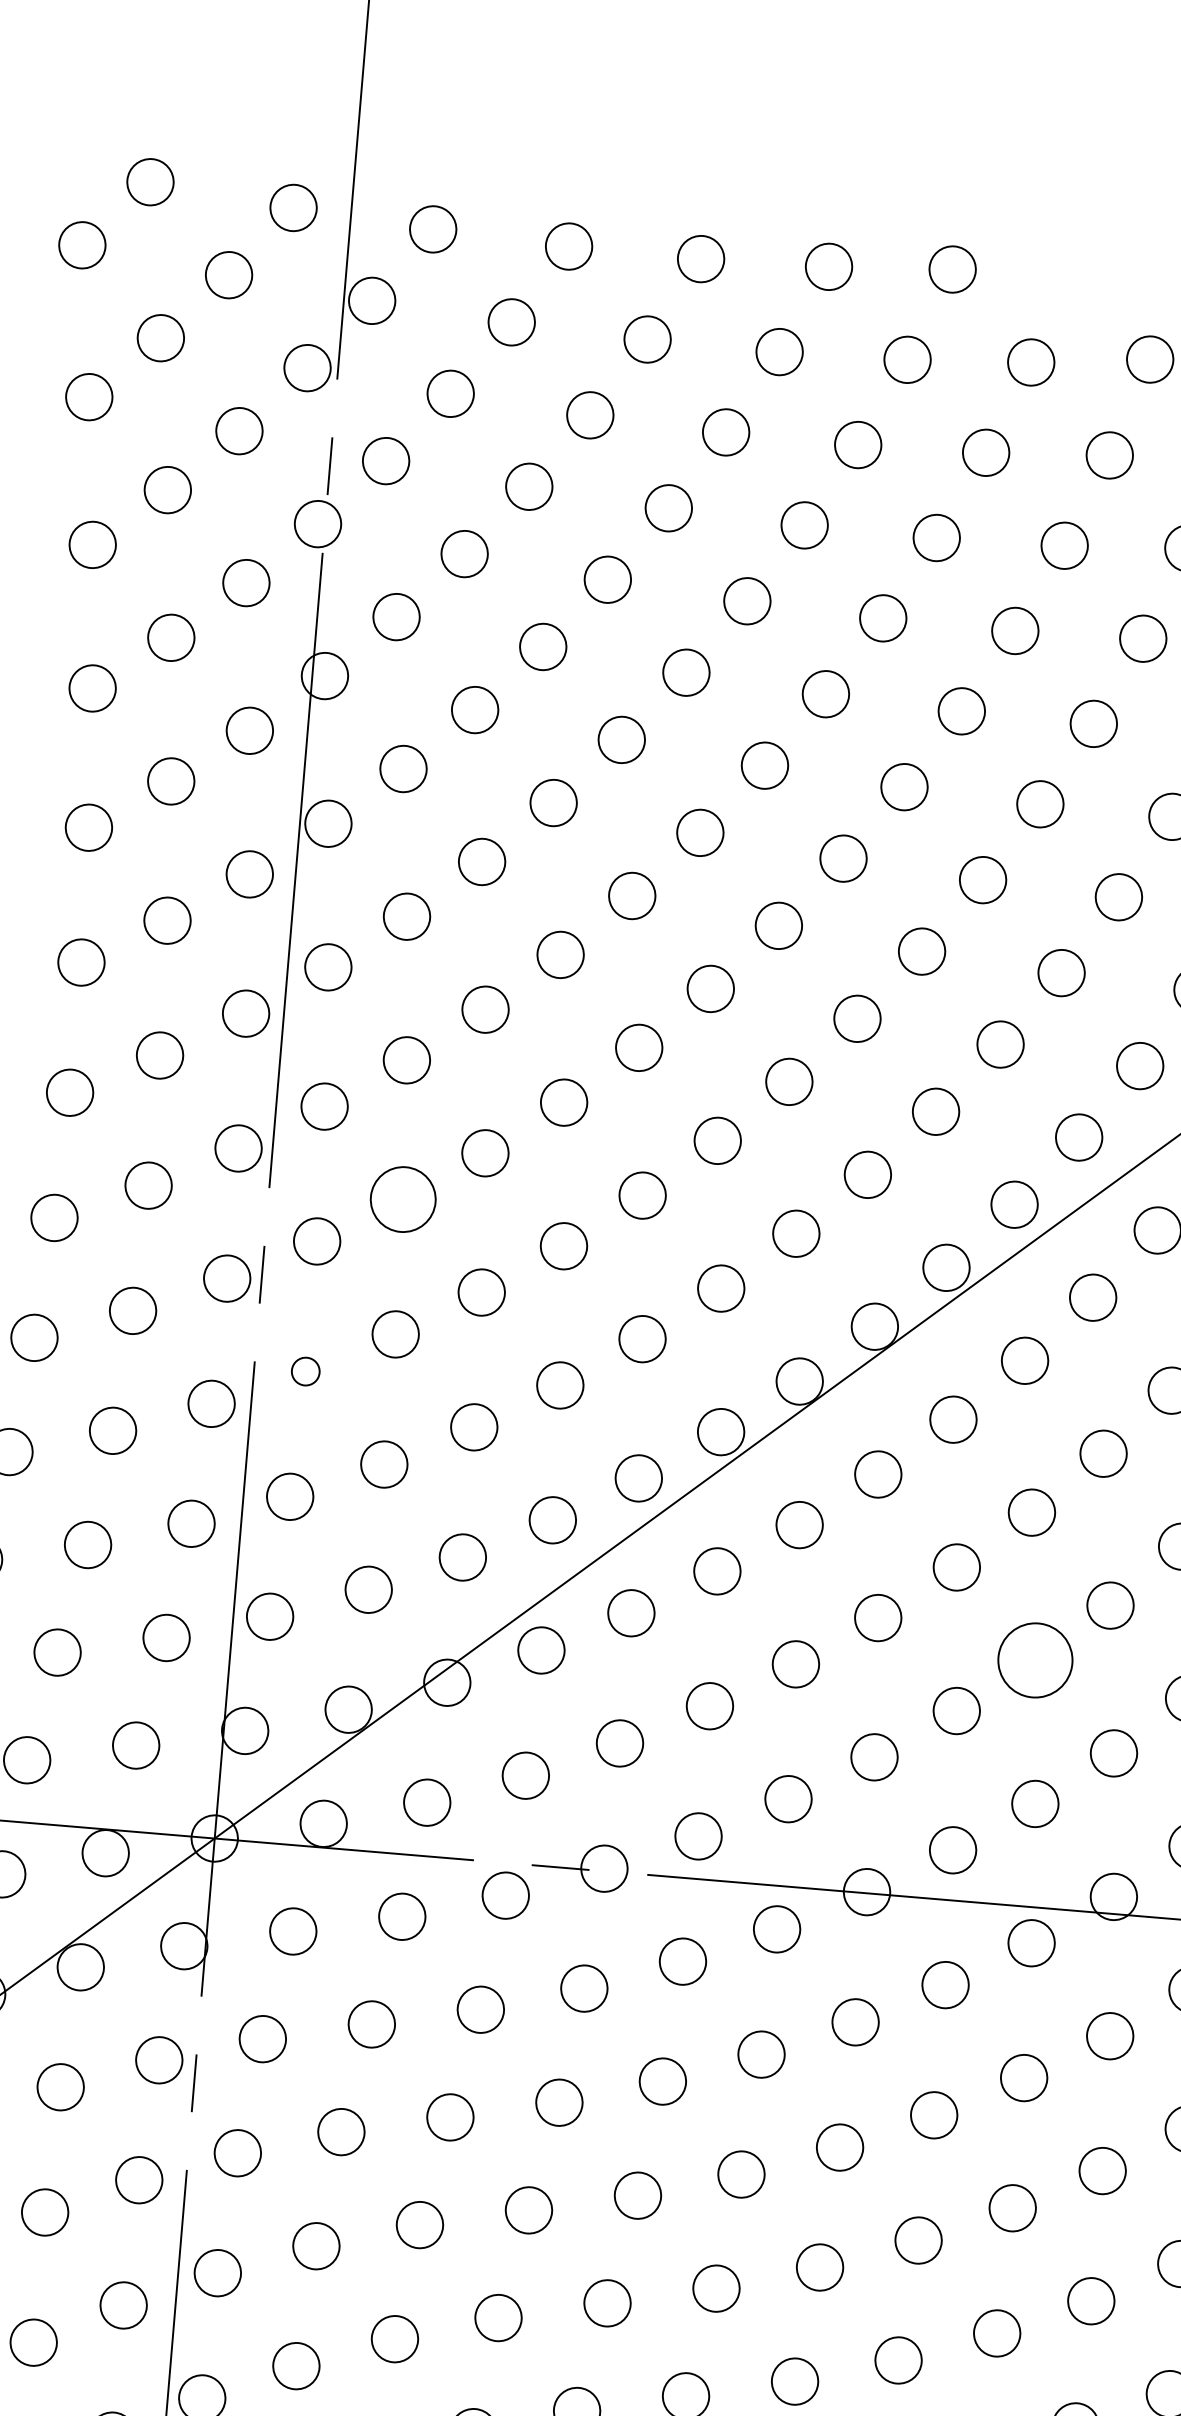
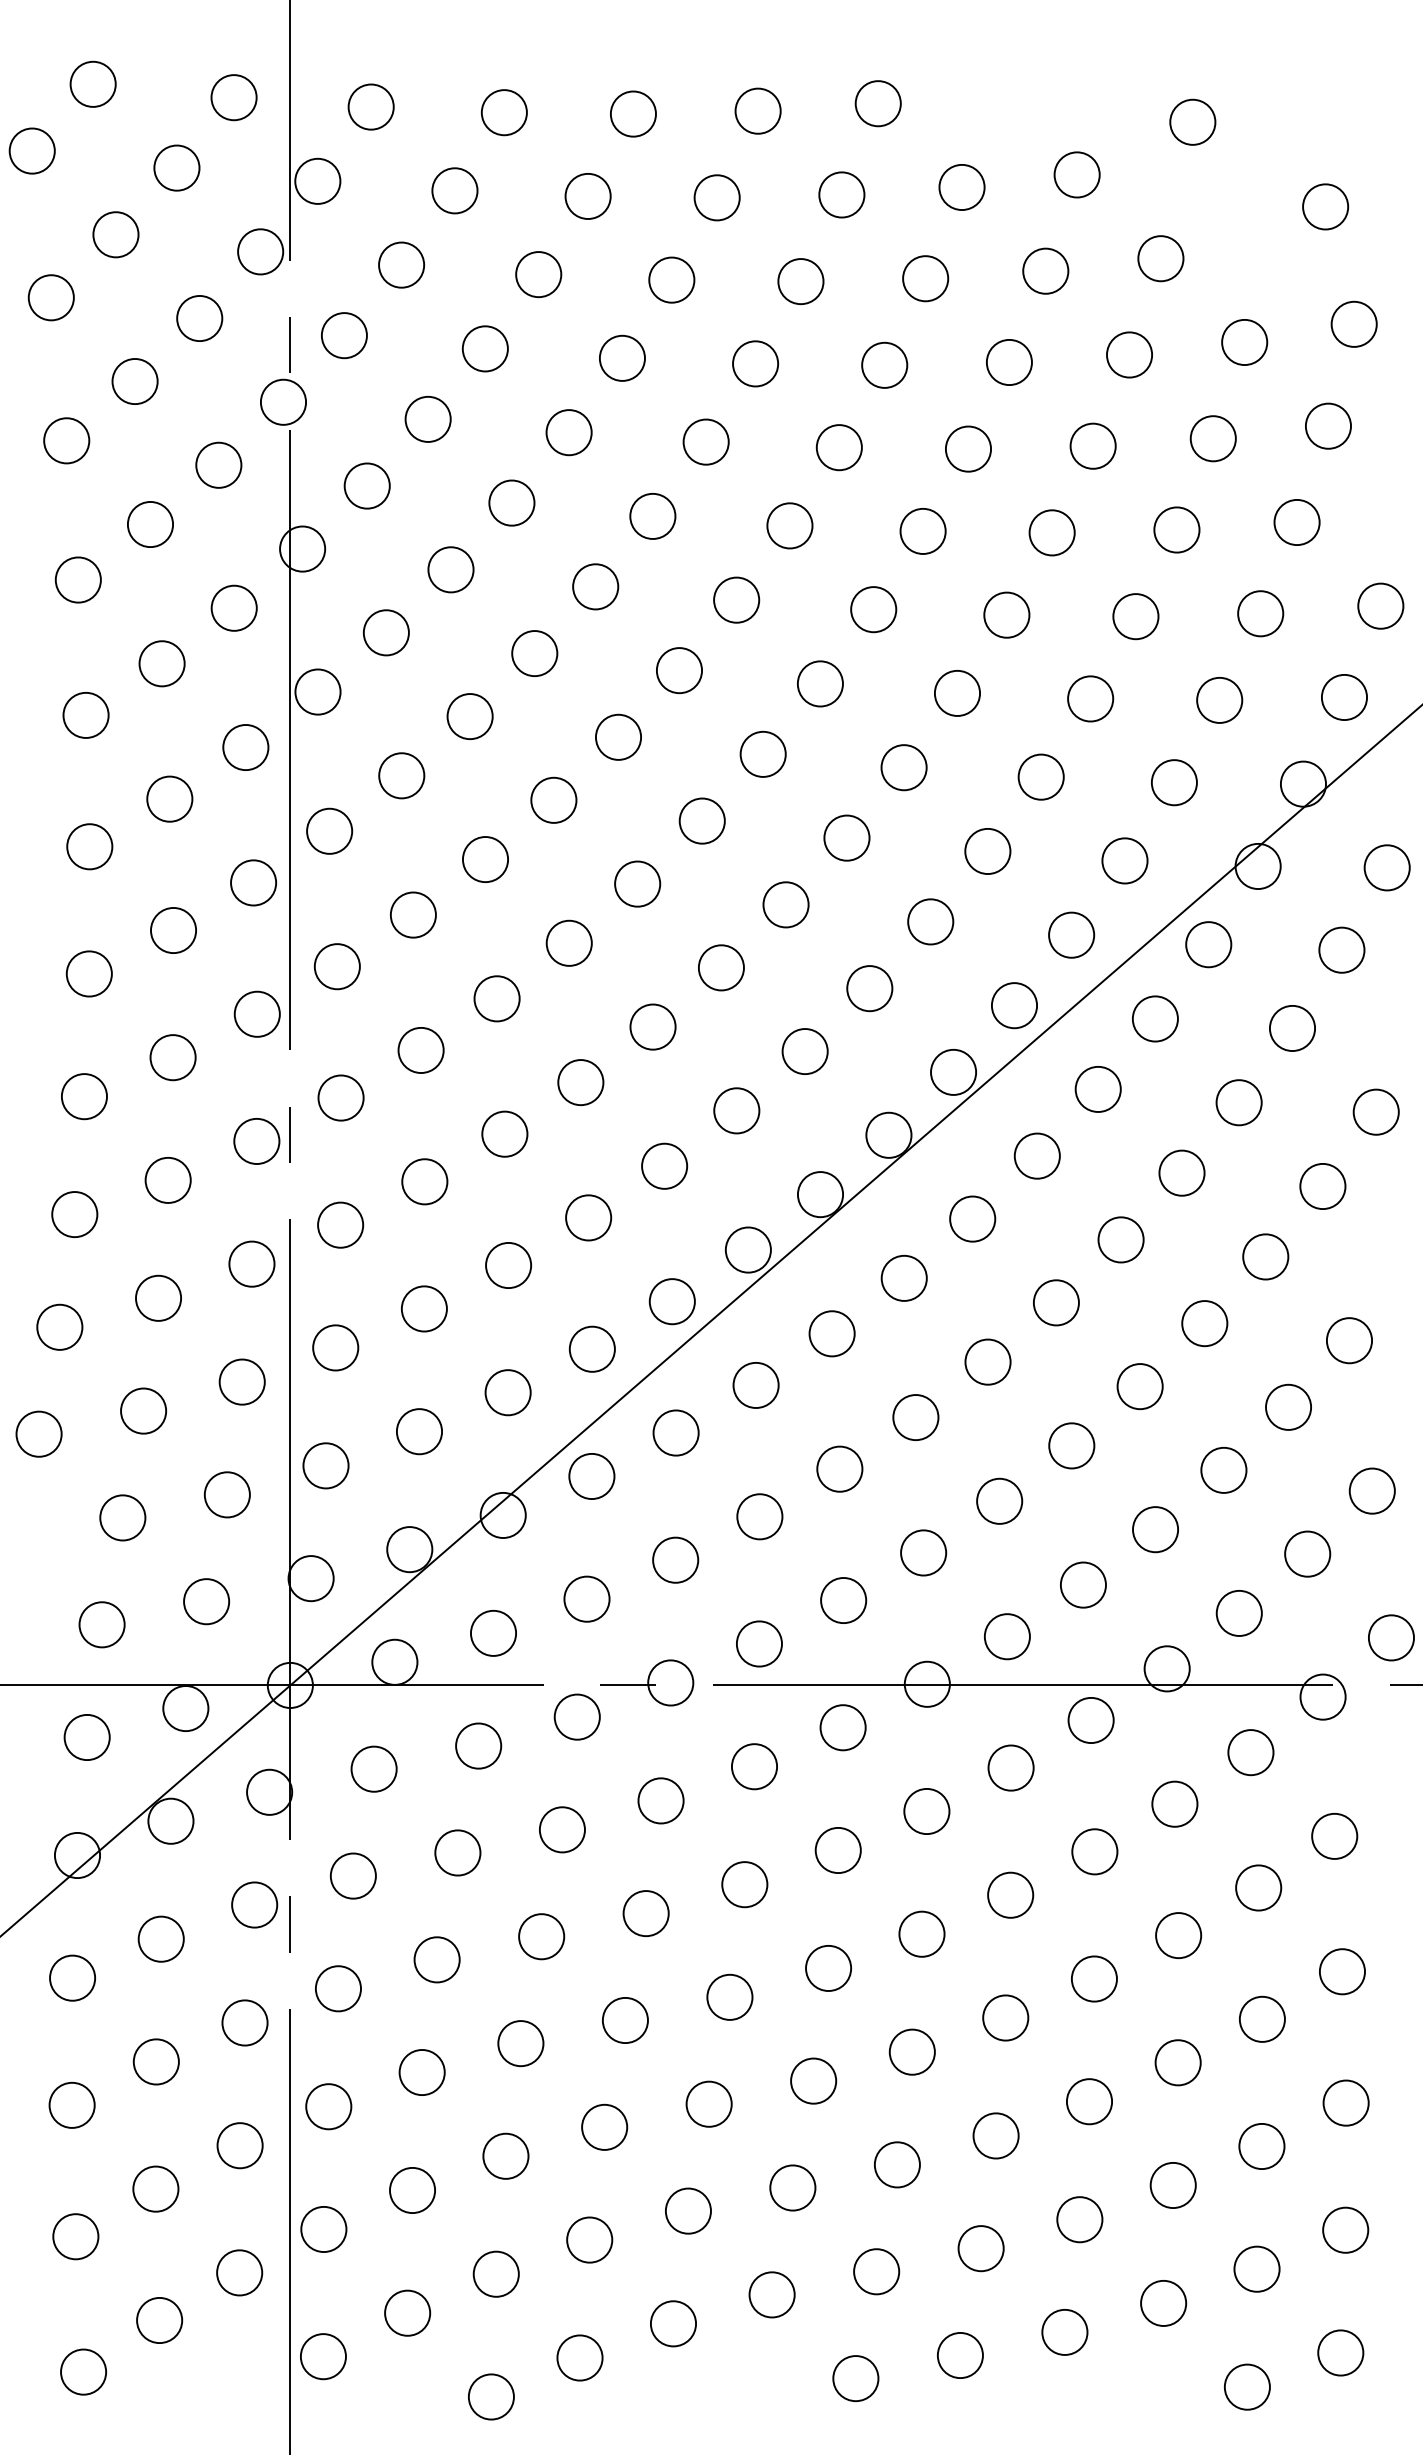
circle: (402, 1199) -> (420, 1050), size x0.71
circle: (305, 1370) -> (340, 1224), size x1.67
circle: (1035, 1660) -> (1071, 1445), size x0.62

